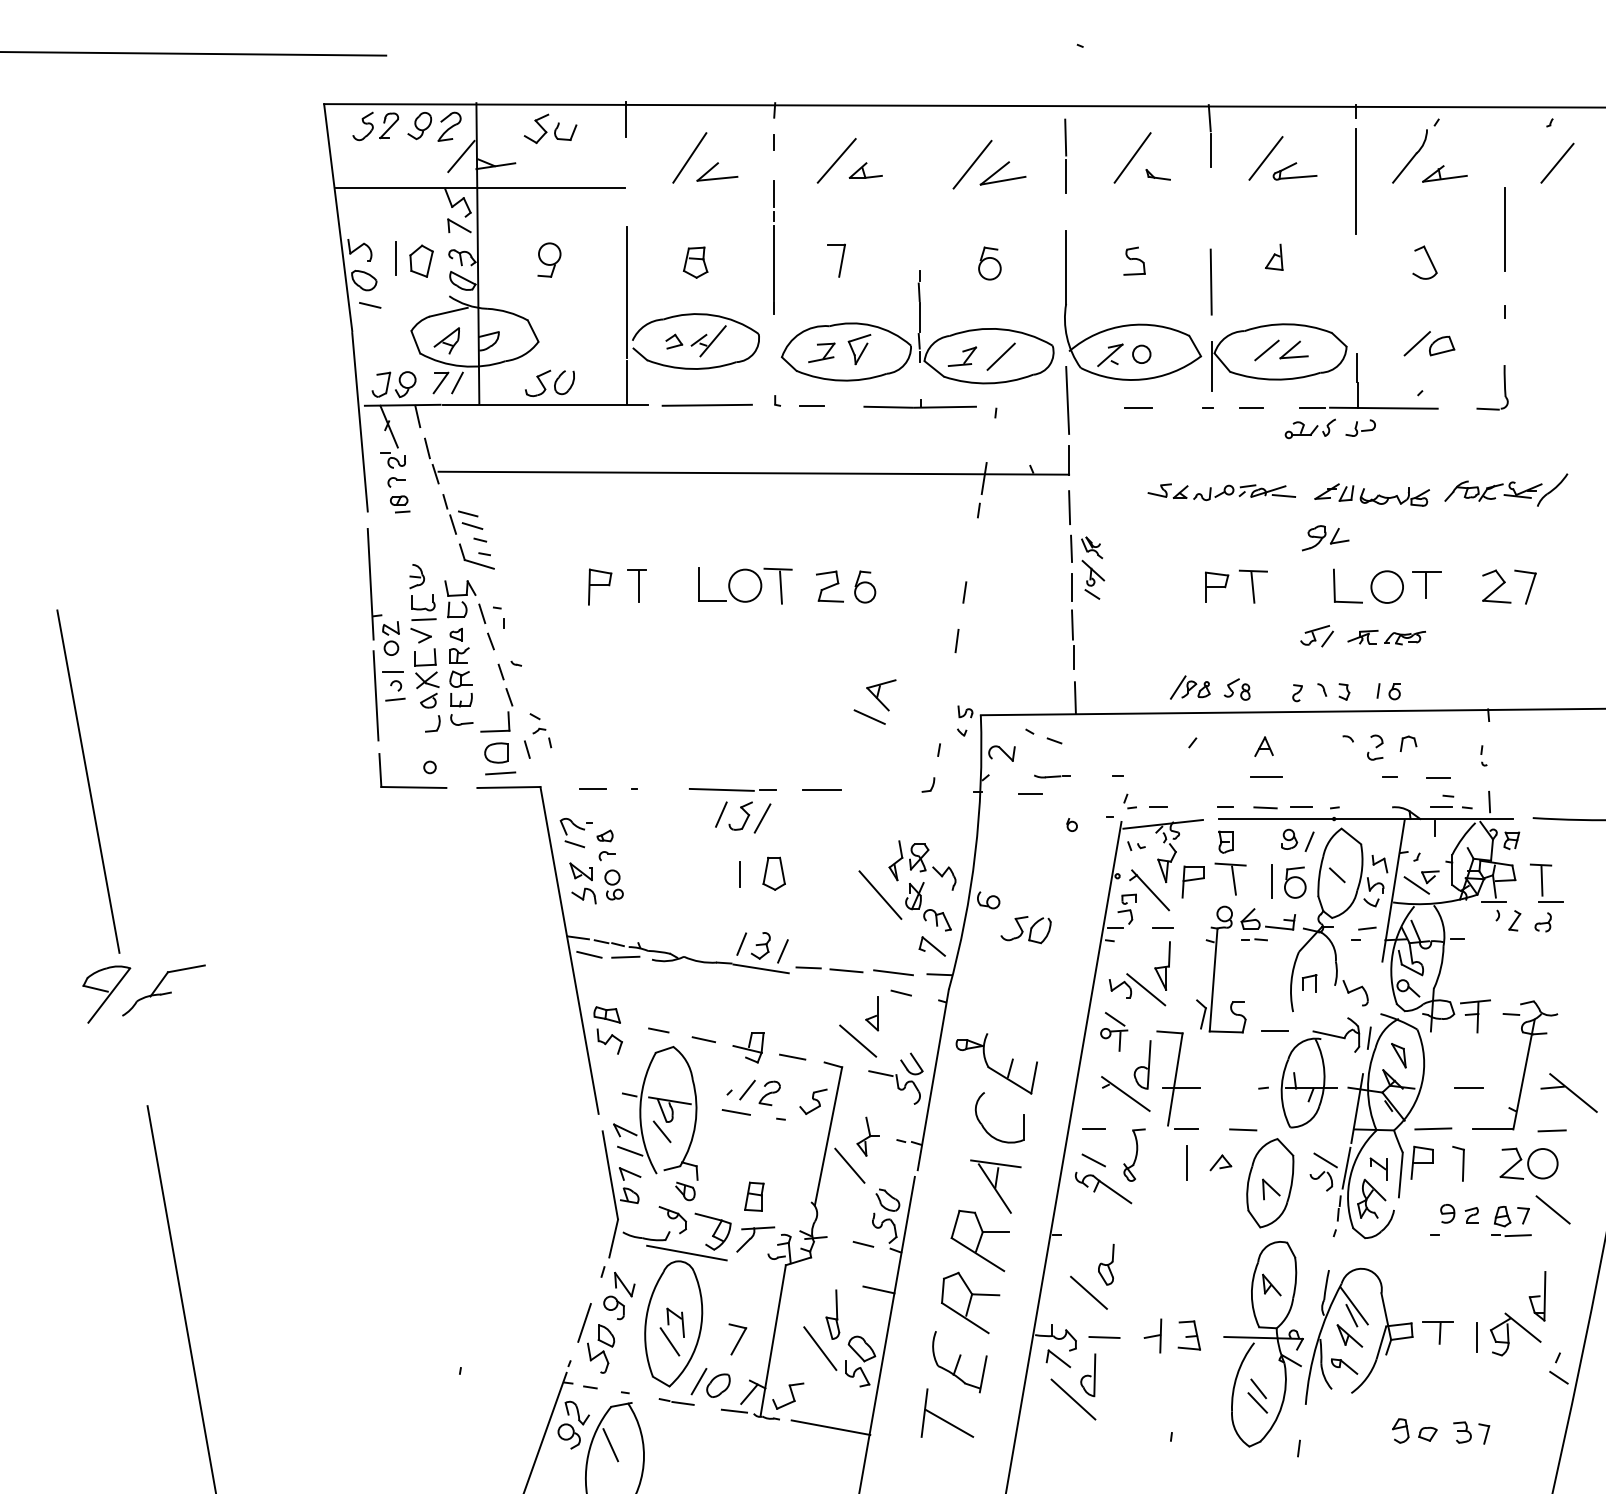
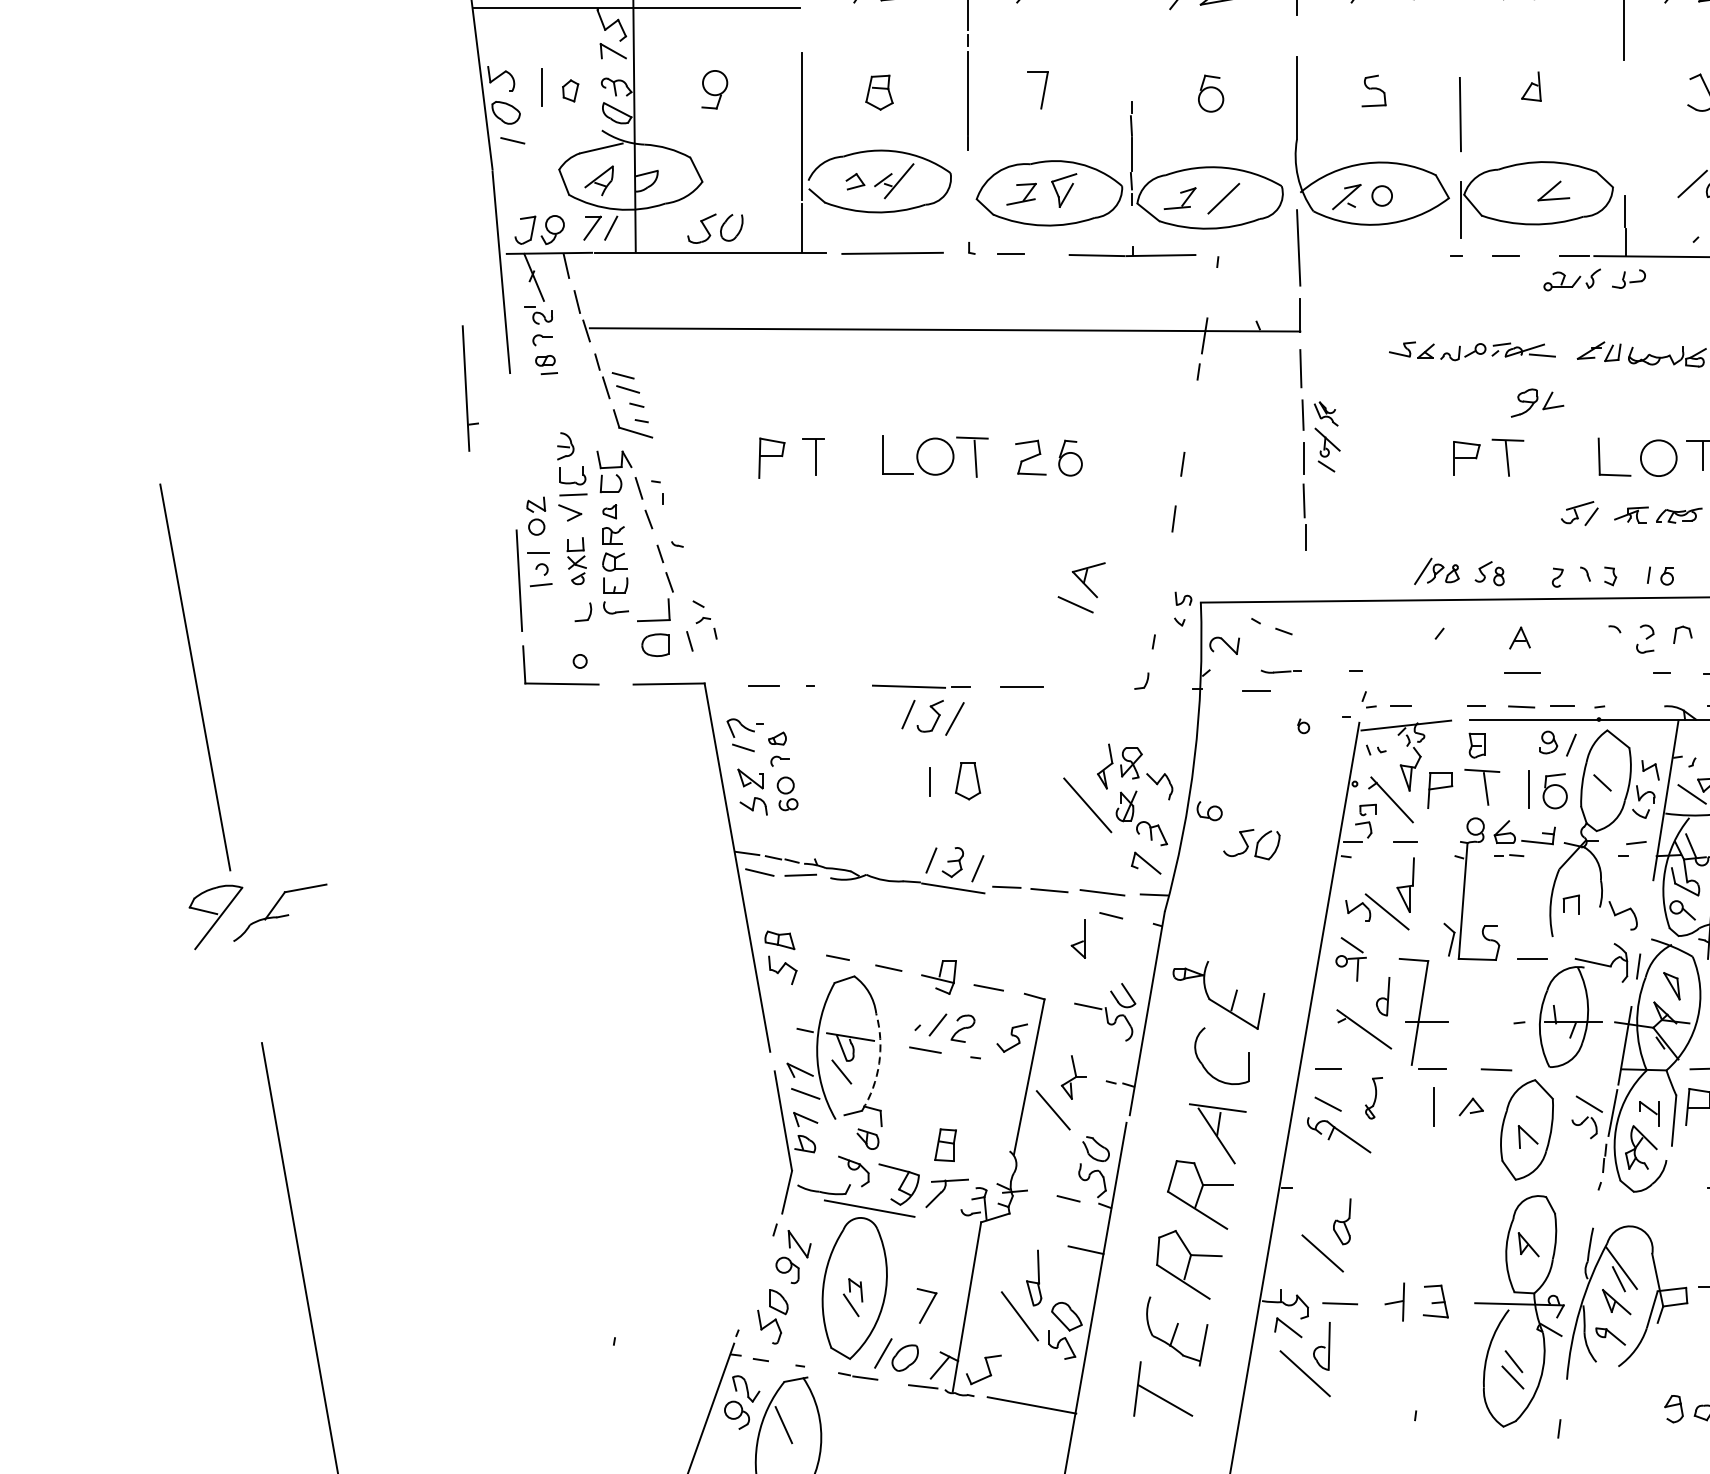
part: (421, 260) -> (570, 90), size x0.6
line: (1266, 350) -> (1522, 191), removed
line: (1138, 407) -> (1378, 255), removed
part: (1325, 538) -> (1537, 403), moved
part: (374, 584) -> (470, 388), moved
part: (426, 678) -> (576, 561), size x0.7
line: (1074, 697) -> (1306, 582), removed
line: (500, 773) -> (659, 668), removed
line: (858, 1040) -> (1063, 969), removed
part: (1142, 1064) -> (1383, 996), size x0.7
arc: (695, 1124) -> (879, 1063), solid -> dashed
part: (1134, 1154) -> (1374, 1097), size x0.7
line: (584, 1322) -> (754, 1286), removed
part: (671, 1331) -> (852, 1297), size x0.7

